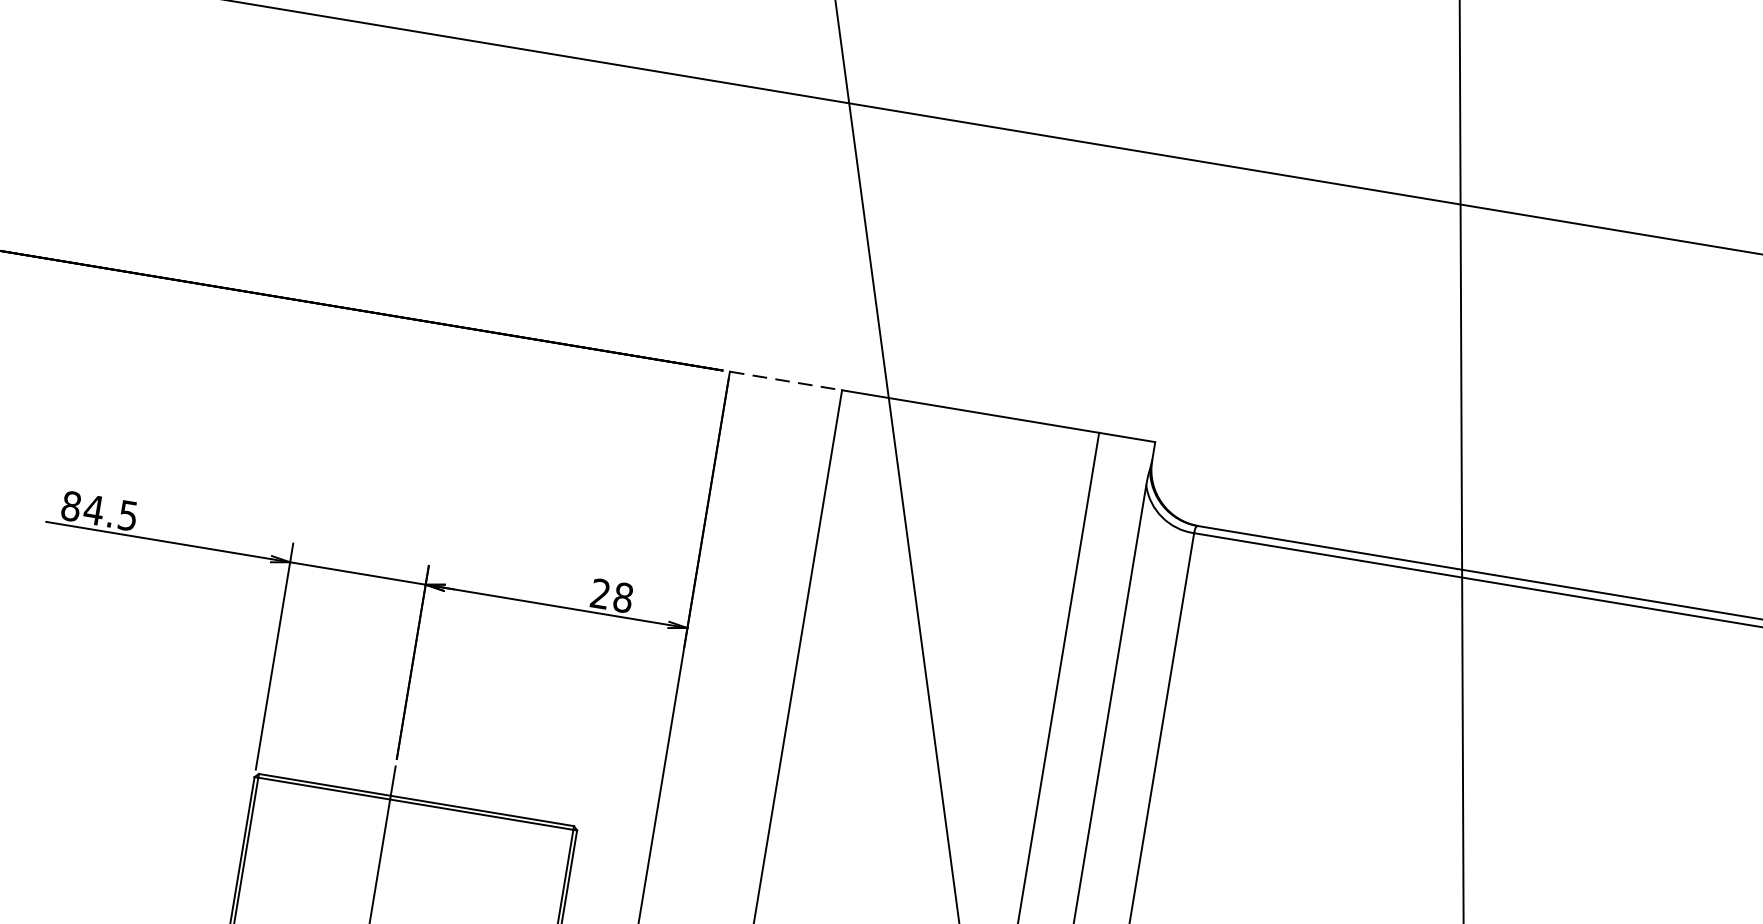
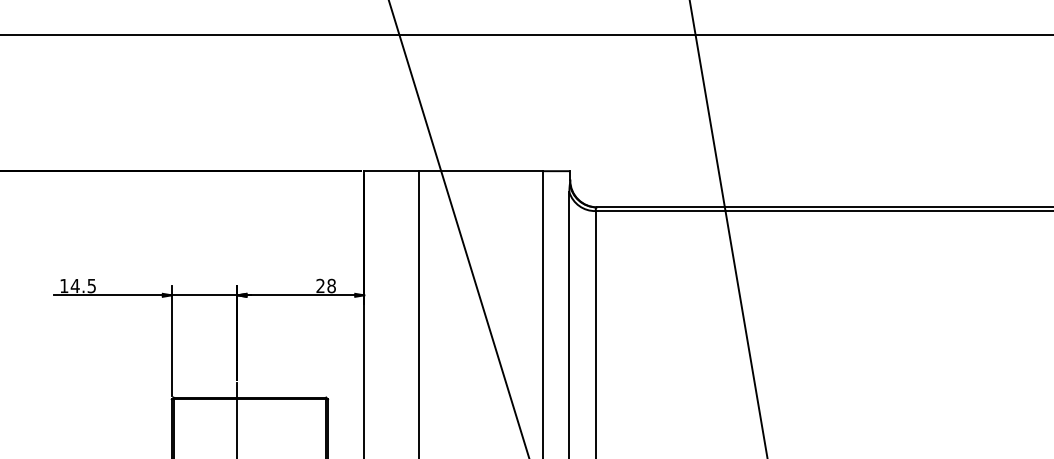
line: (786, 381) -> (391, 171), dashed -> solid
text: (71, 505) -> (64, 285), 84.5 -> 14.5

